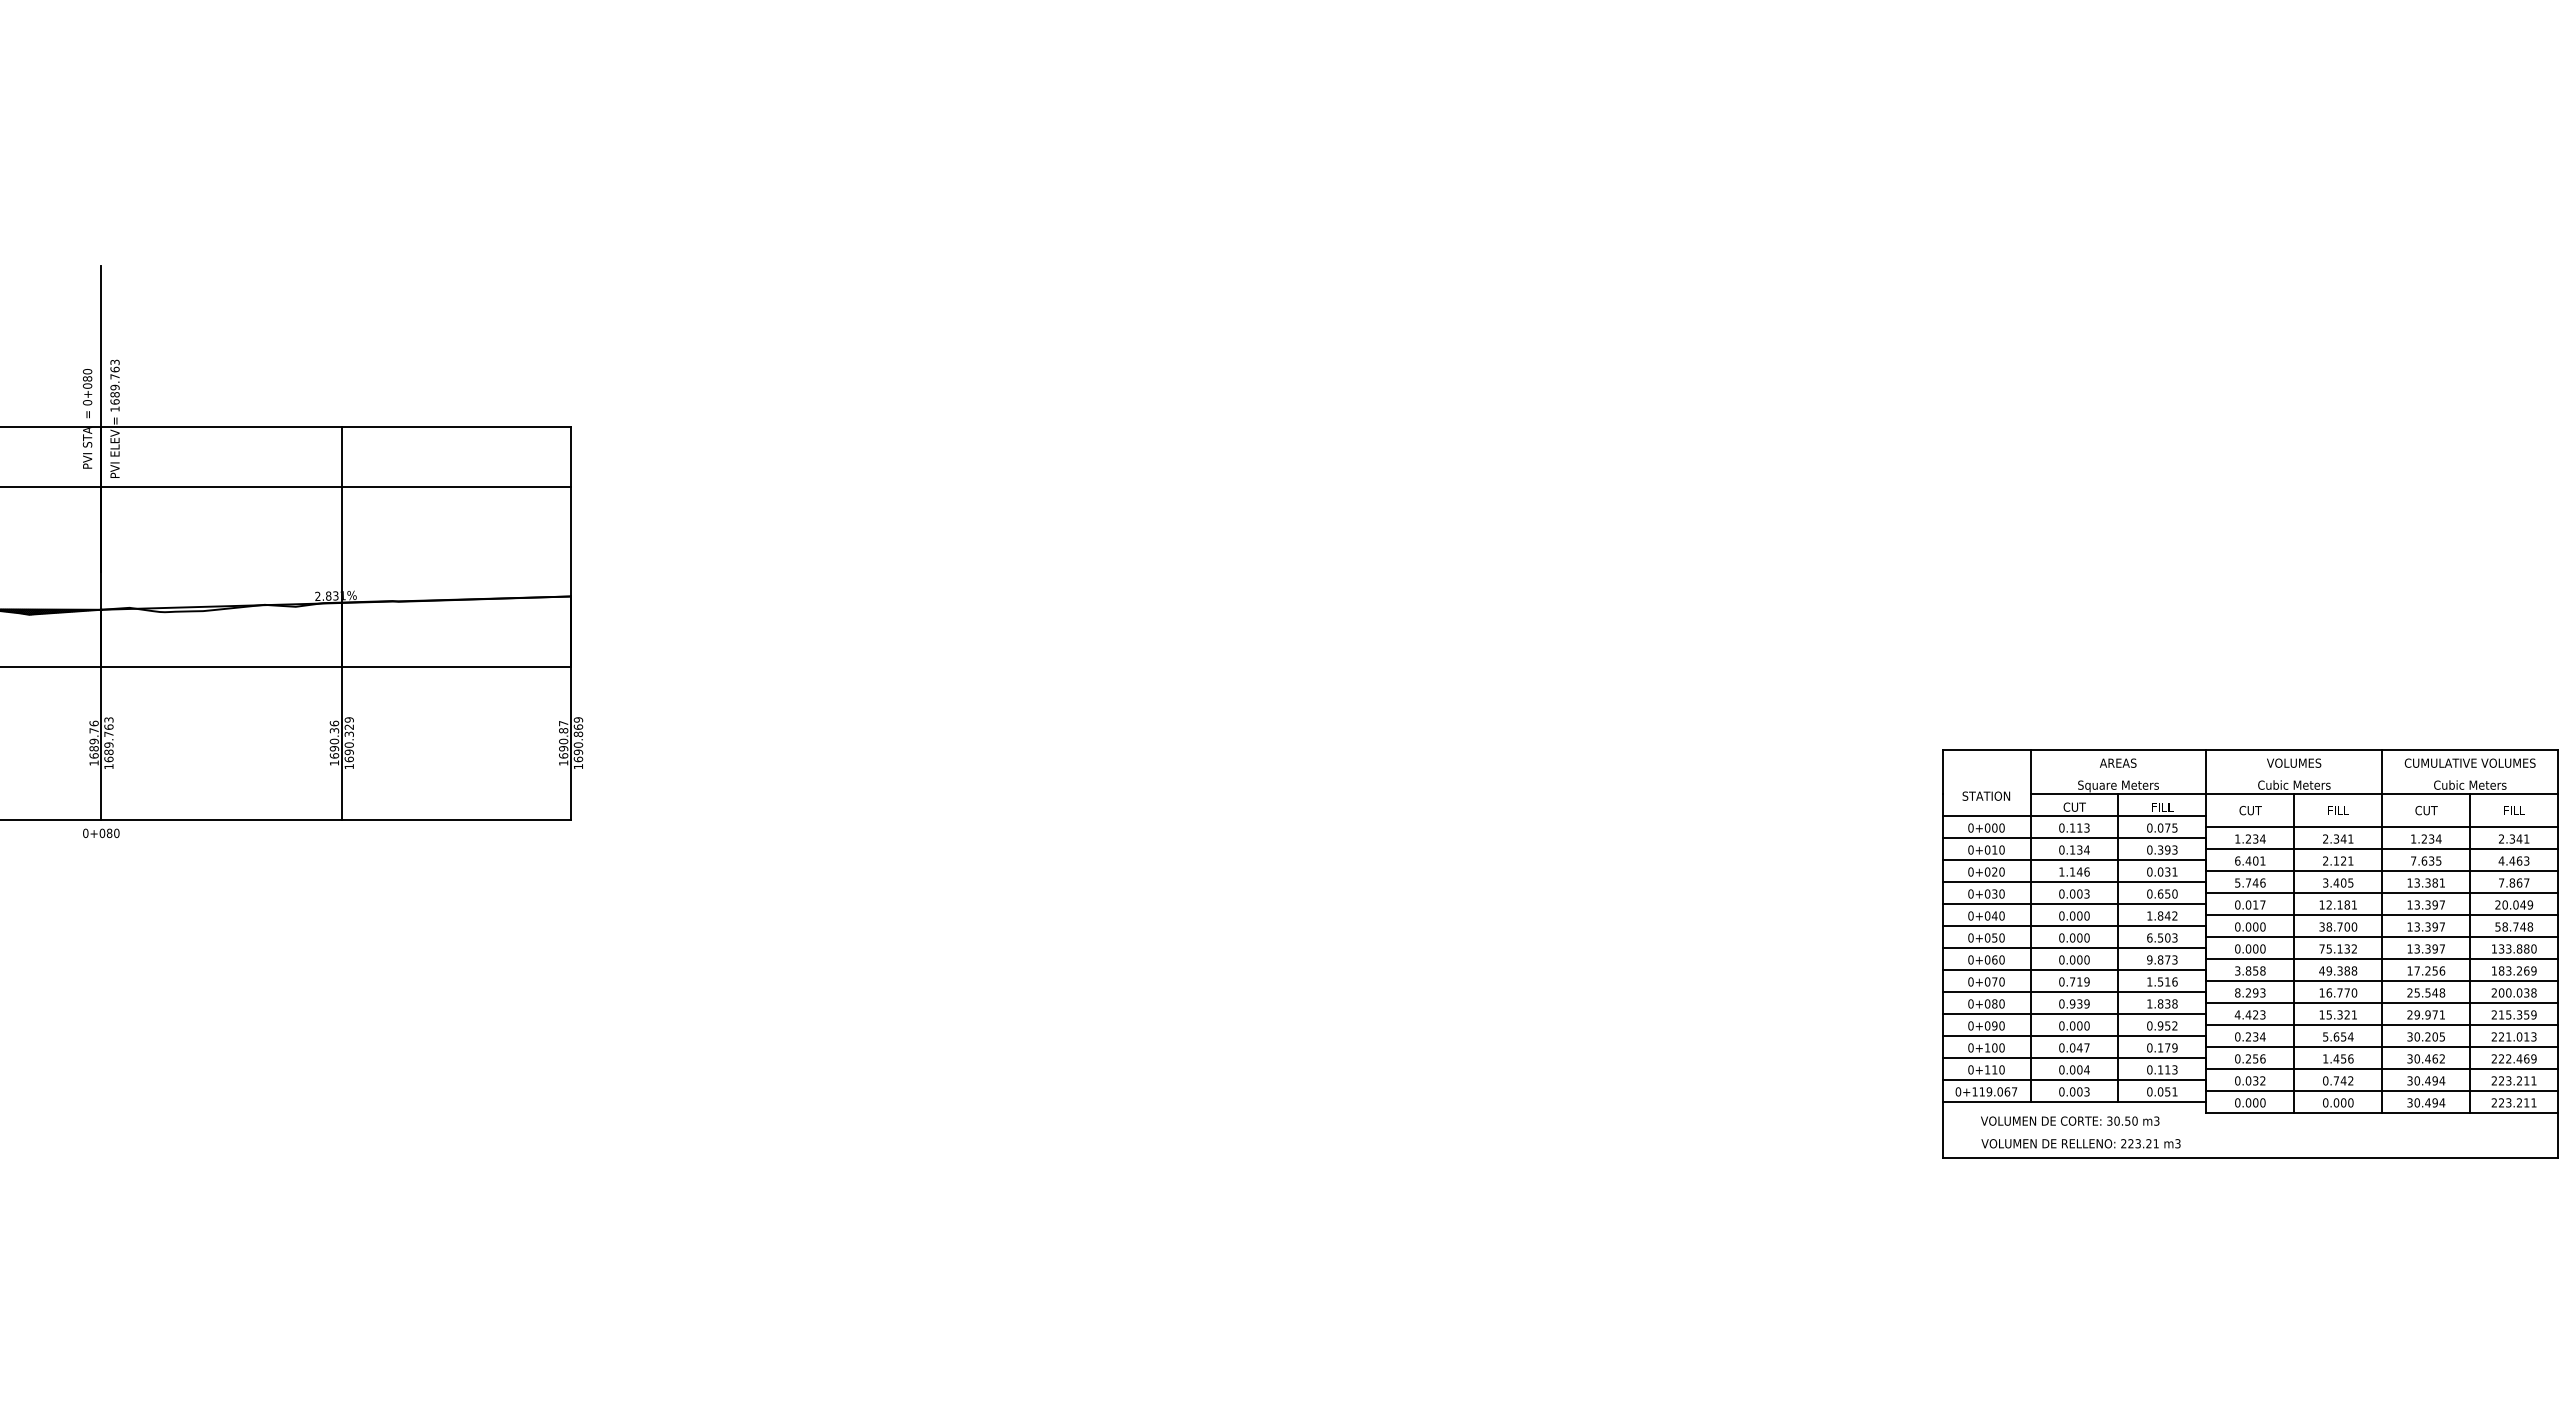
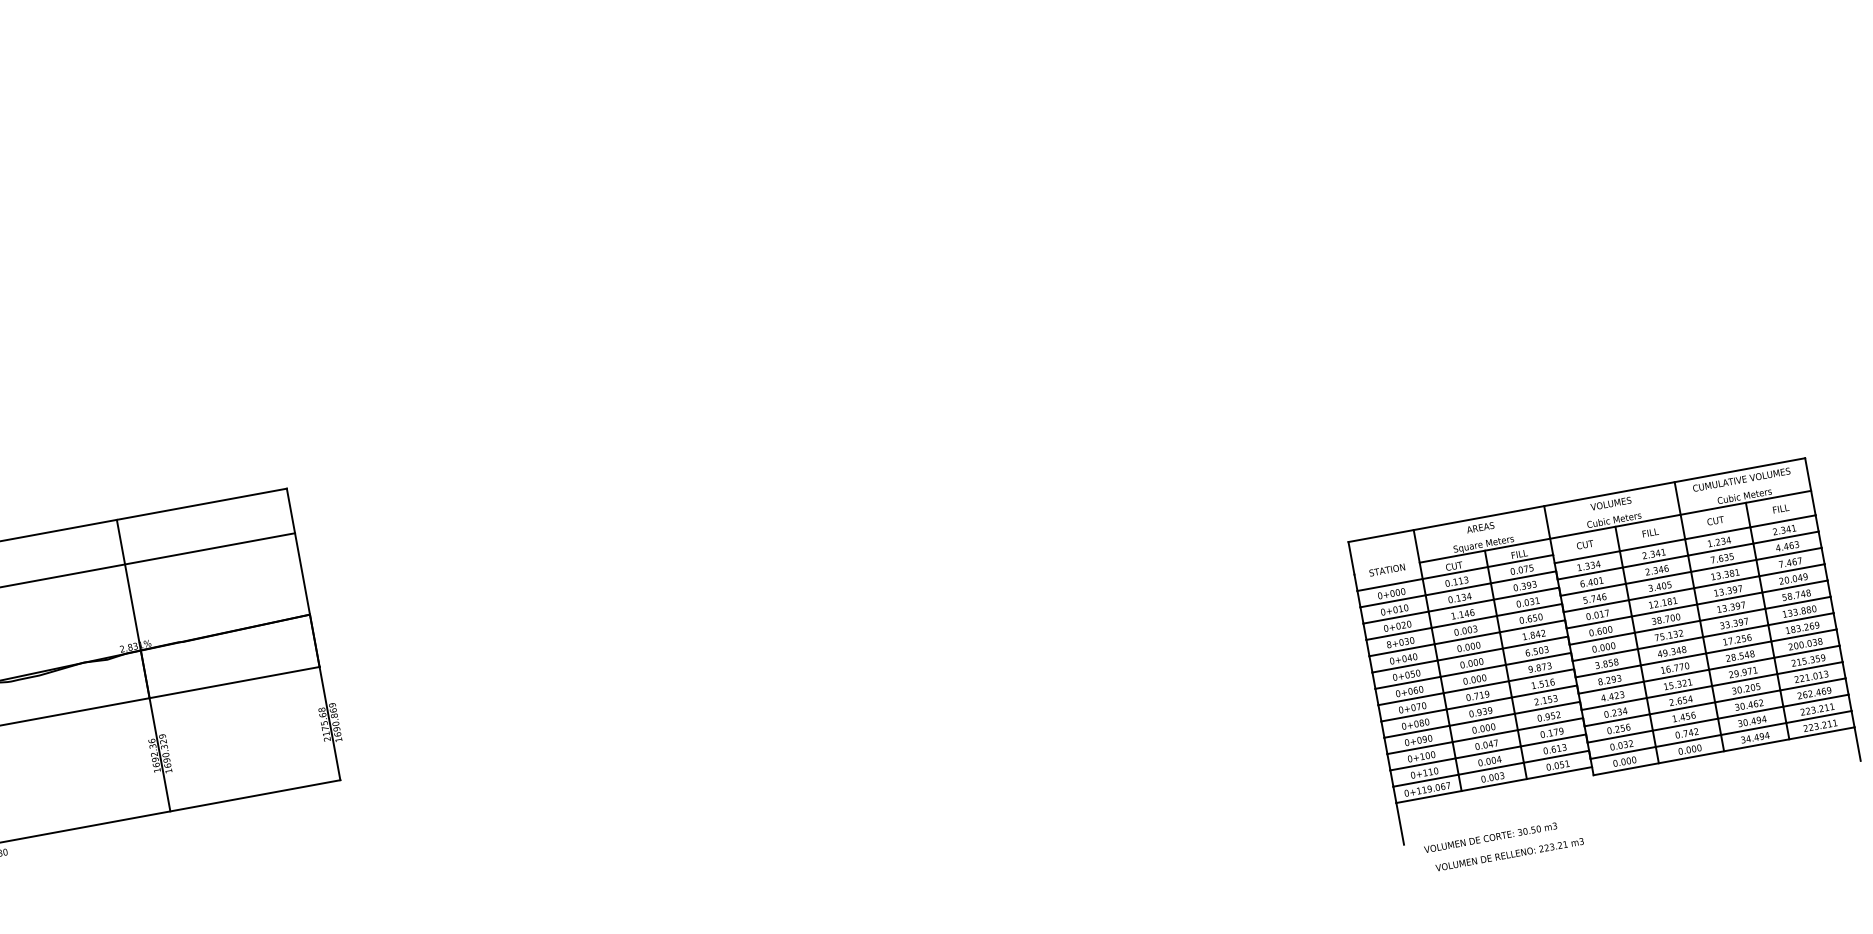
text: (334, 741) -> (154, 754), 1690.36 -> 1692.36
text: (563, 742) -> (324, 723), 1690.87 -> 2175.68
text: (2248, 839) -> (1587, 566), 1.234 -> 1.334
text: (2343, 860) -> (1660, 569), 2.121 -> 2.346
text: (2511, 882) -> (1788, 562), 7.867 -> 7.467
text: (1970, 893) -> (1388, 644), 0+030 -> 8+030
text: (2248, 926) -> (1599, 631), 0.000 -> 0.600
text: (2409, 948) -> (1721, 625), 13.397 -> 33.397
text: (2347, 970) -> (1678, 650), 49.388 -> 49.348
text: (2416, 992) -> (1733, 657), 25.548 -> 28.548
text: (2162, 1003) -> (1546, 699), 1.838 -> 2.153
text: (2325, 1036) -> (1671, 702), 5.654 -> 2.654
text: (2501, 1058) -> (1805, 694), 222.469 -> 262.469
text: (2160, 1069) -> (1553, 749), 0.113 -> 0.613
text: (2417, 1102) -> (1748, 738), 30.494 -> 34.494
text: (2070, 1120) -> (1490, 837), moved
text: (2080, 1143) -> (1509, 854), moved
line: (2250, 1158) -> (1632, 802), removed

